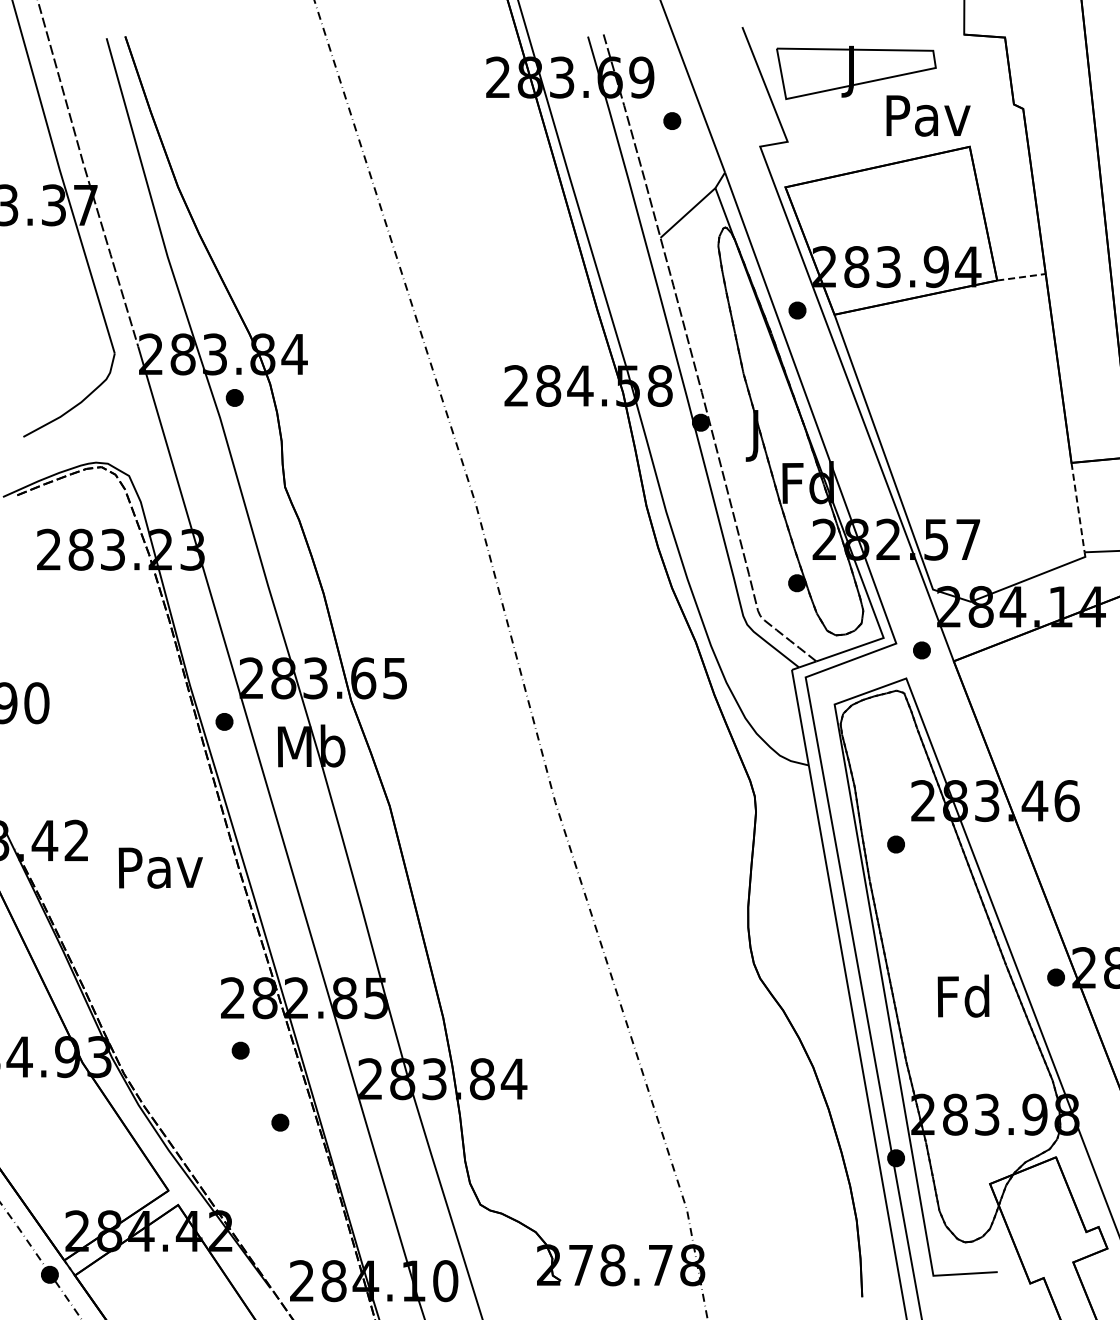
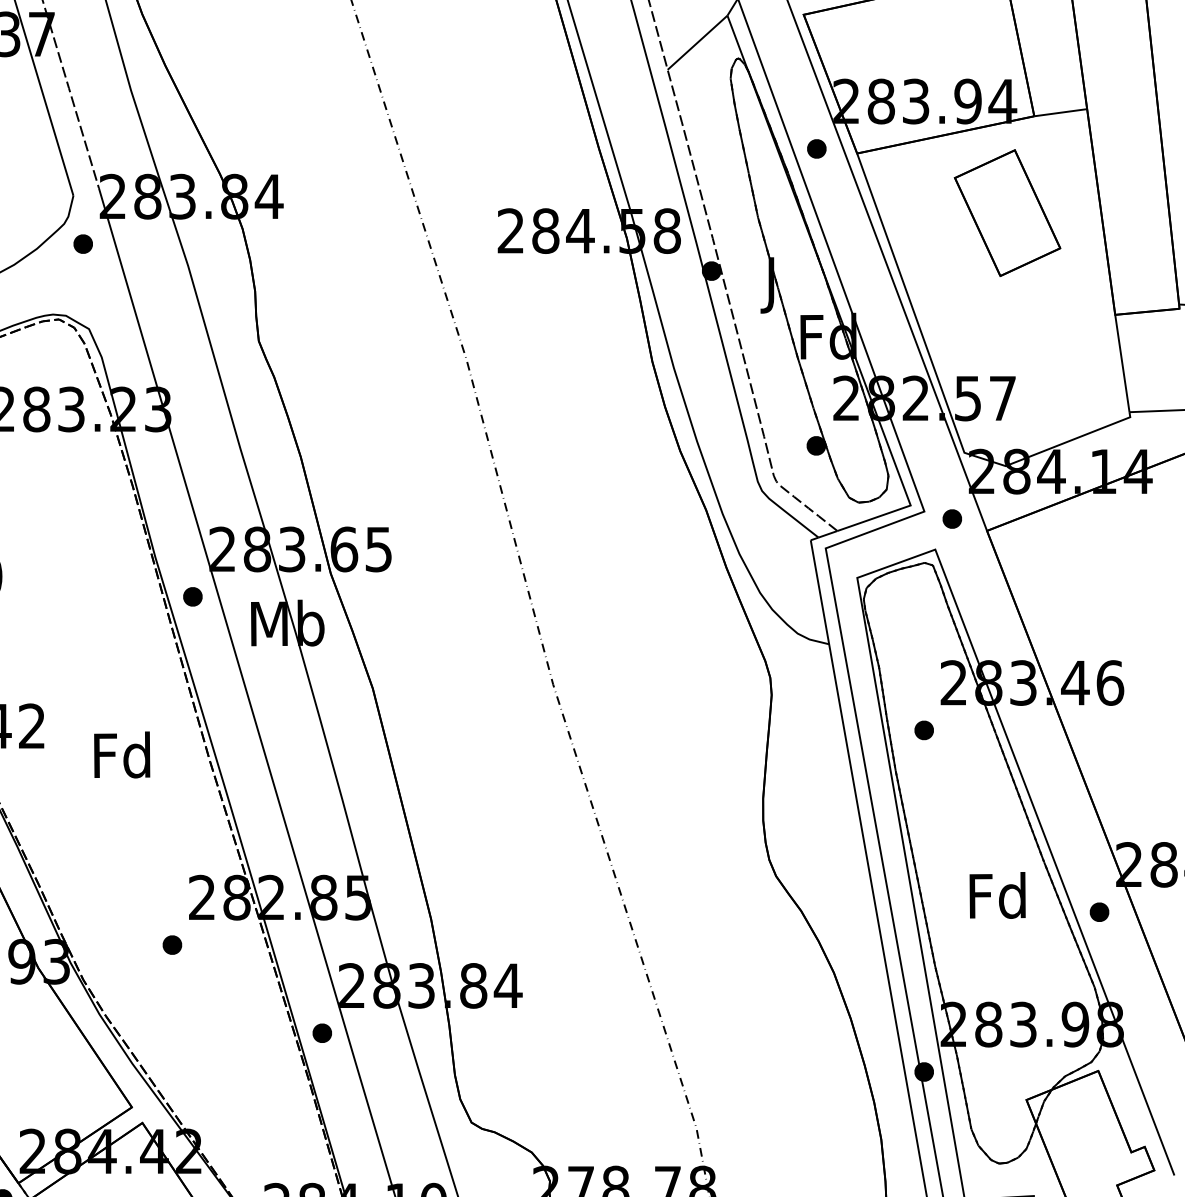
line: (1021, 277) -> (1060, 112), dashed -> solid
part: (972, 369) -> (1007, 213), added
part: (234, 397) -> (82, 243), moved
line: (1078, 508) -> (1122, 364), dashed -> solid
text: (160, 866) -> (123, 754), Pav -> Fd
part: (1055, 977) -> (1098, 912), moved
part: (240, 1050) -> (172, 944), moved
part: (280, 1122) -> (322, 1033), moved

